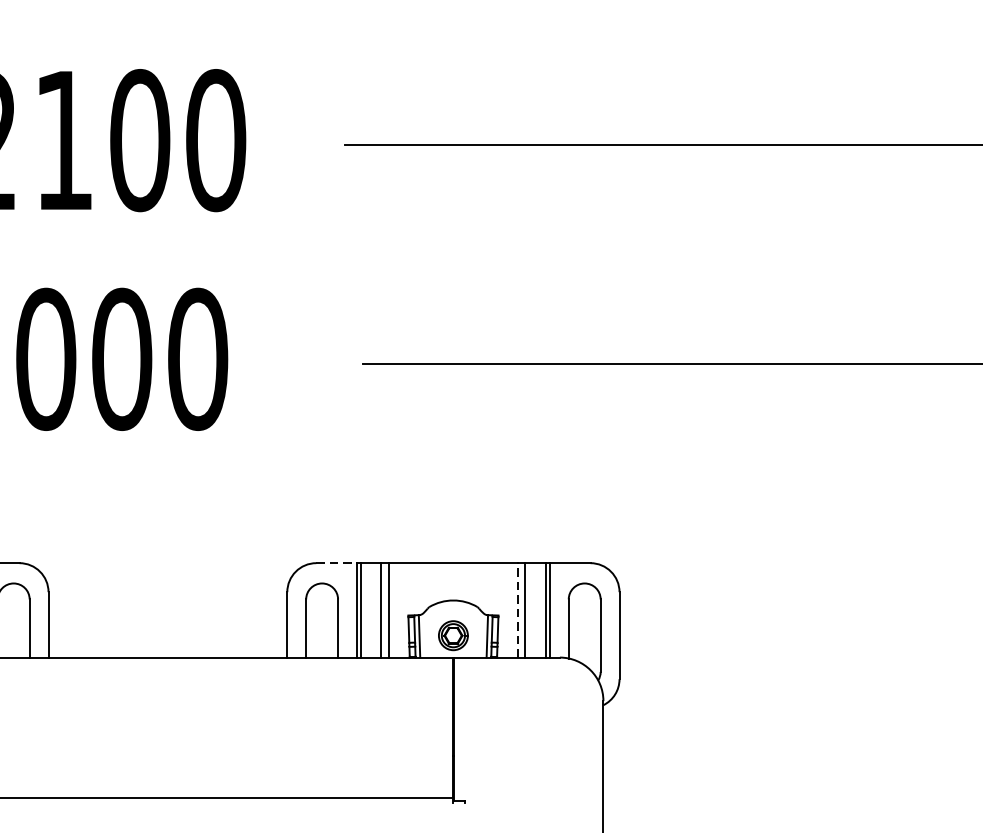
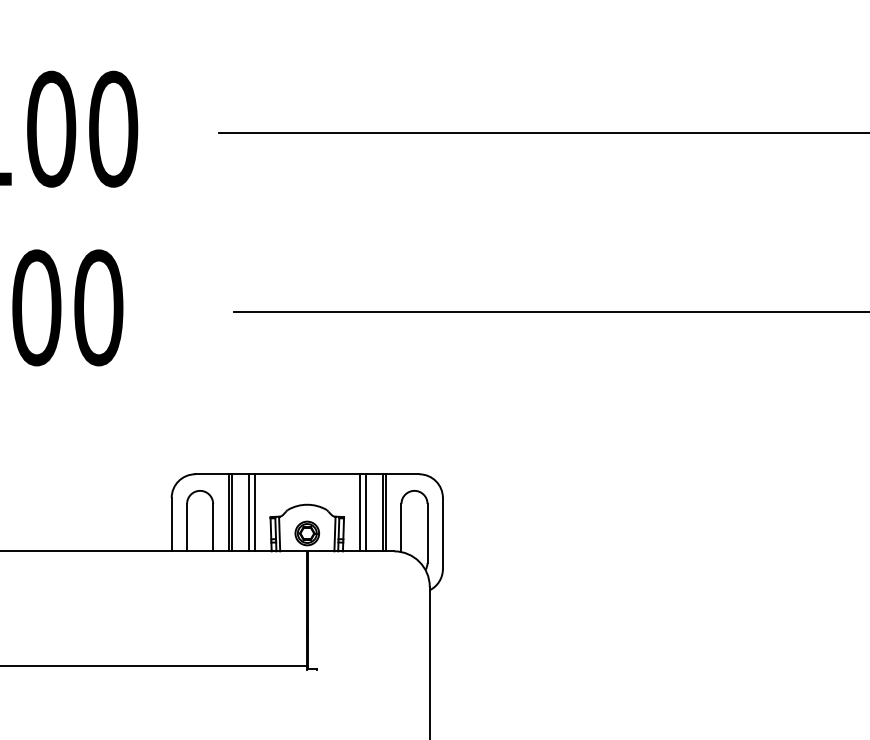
line: (337, 563) -> (212, 474), dashed -> solid
line: (518, 609) -> (360, 512), dashed -> solid

